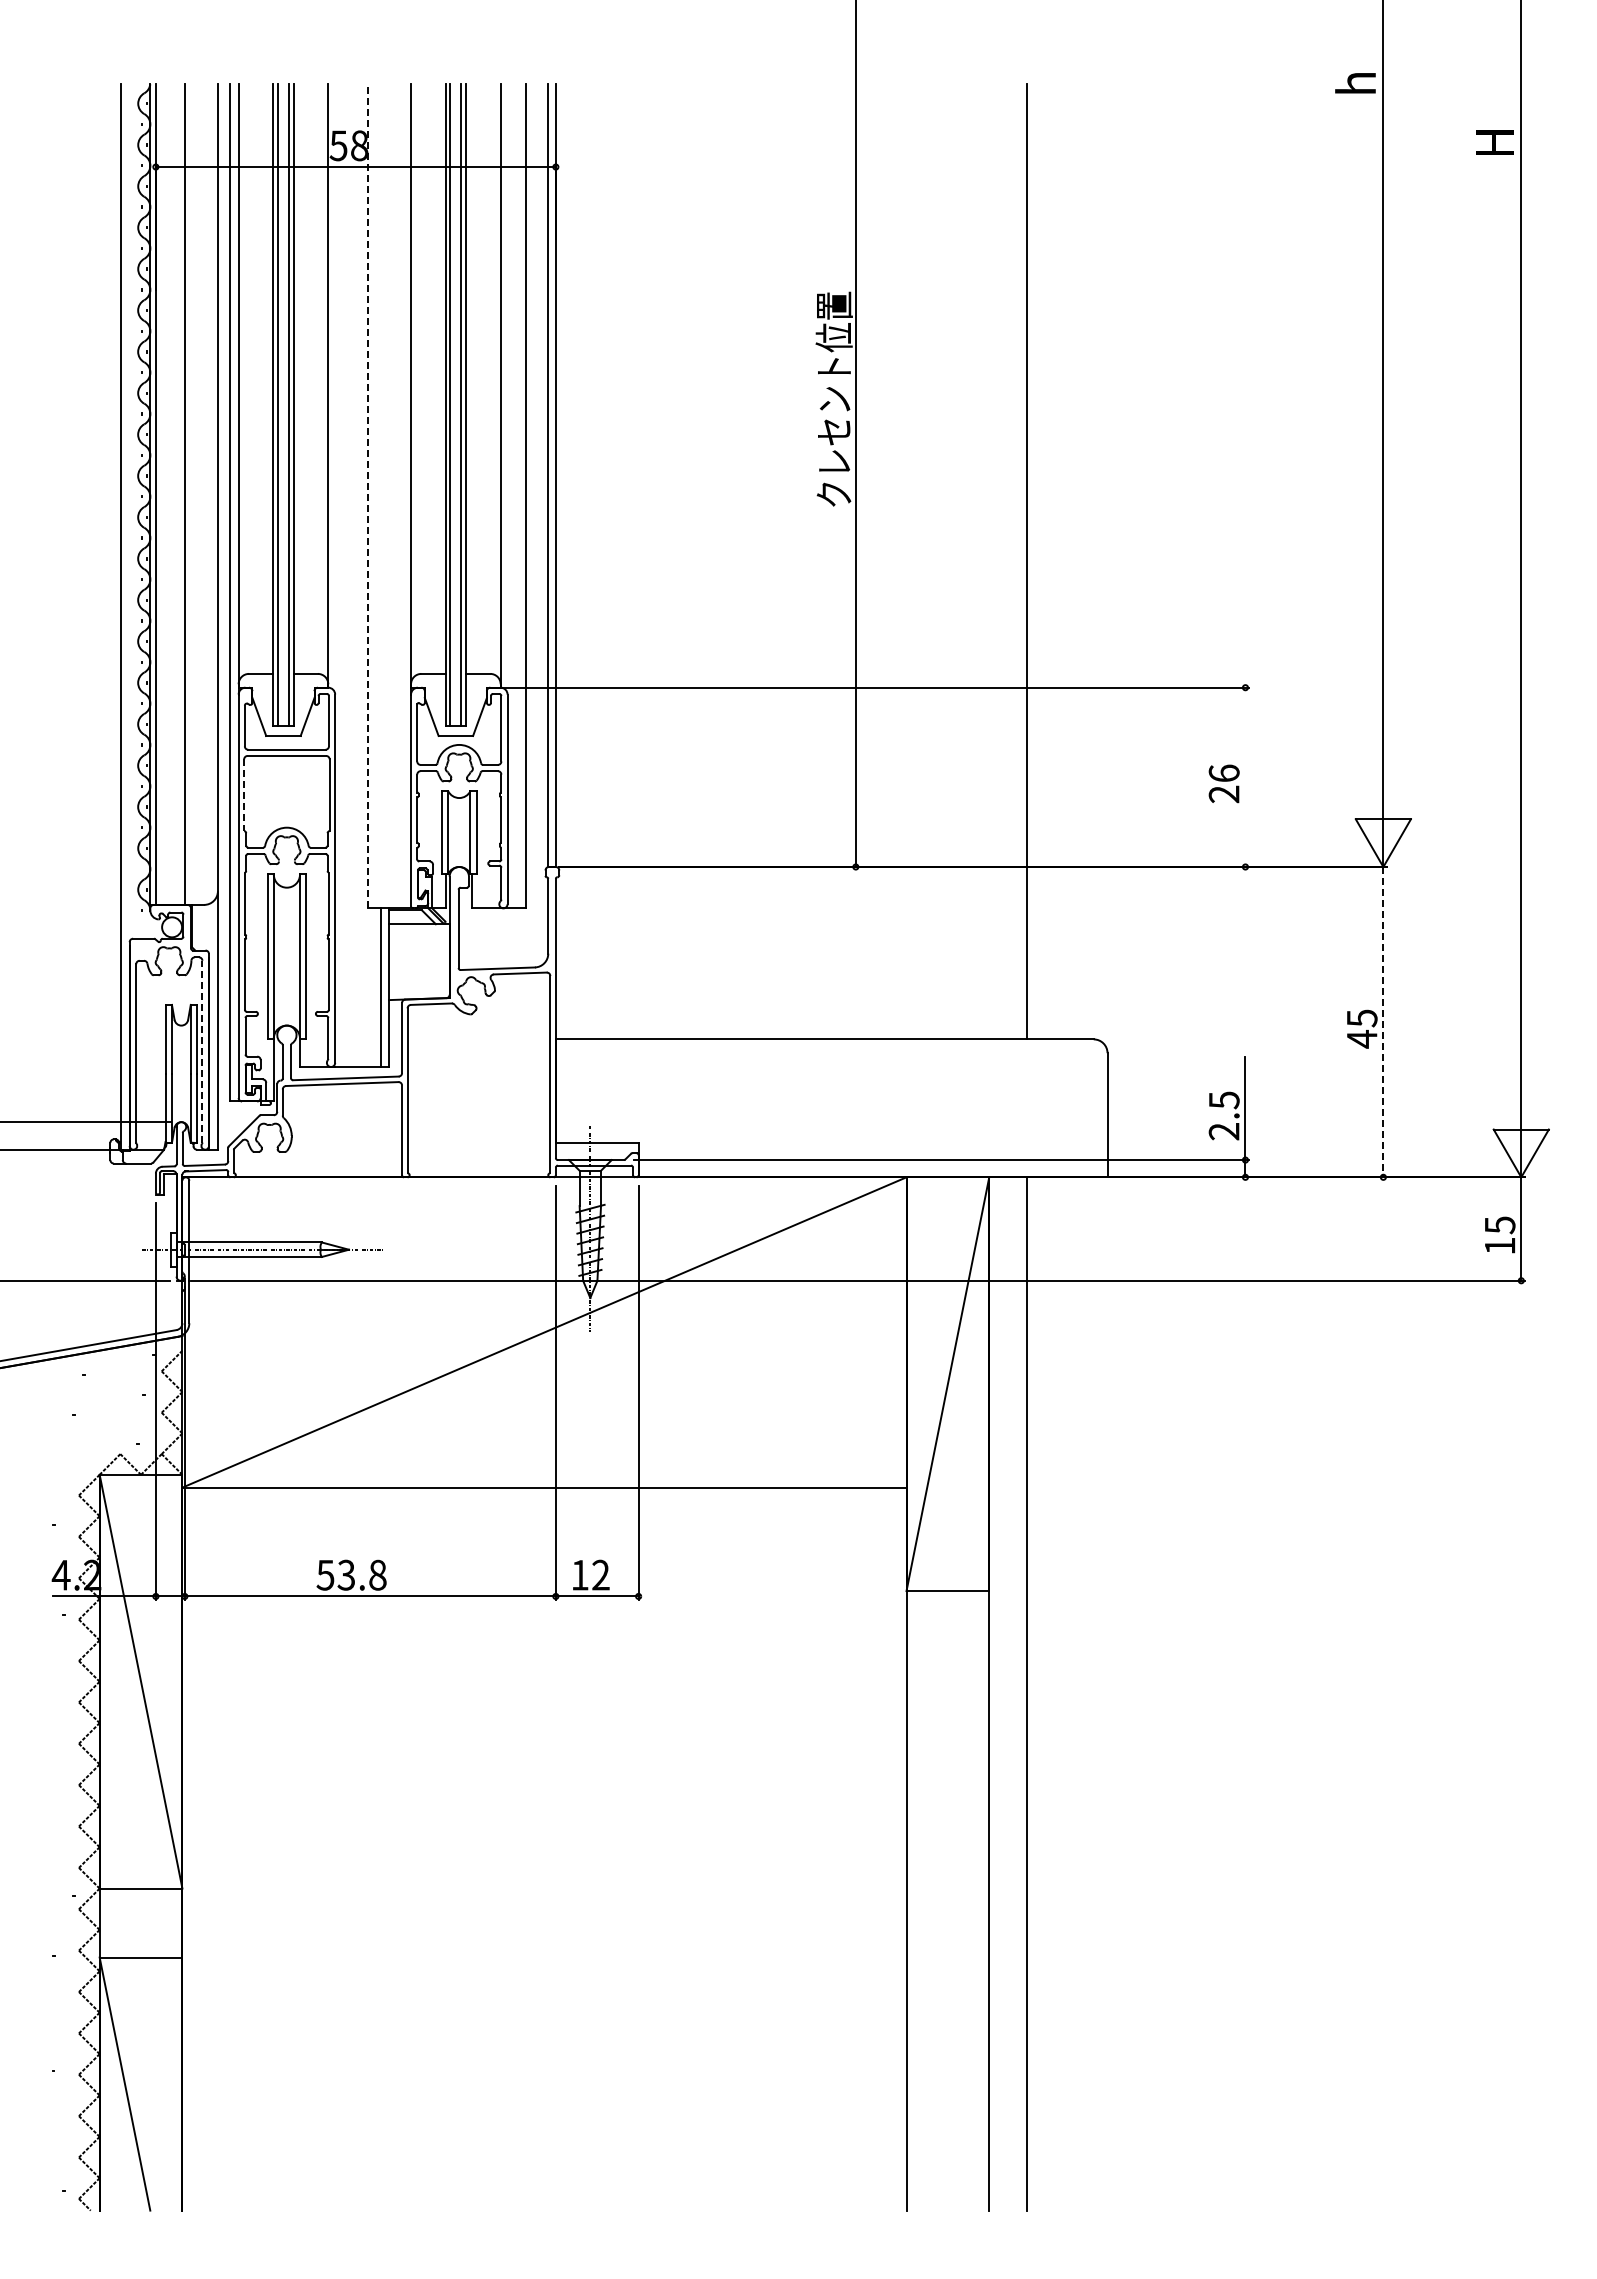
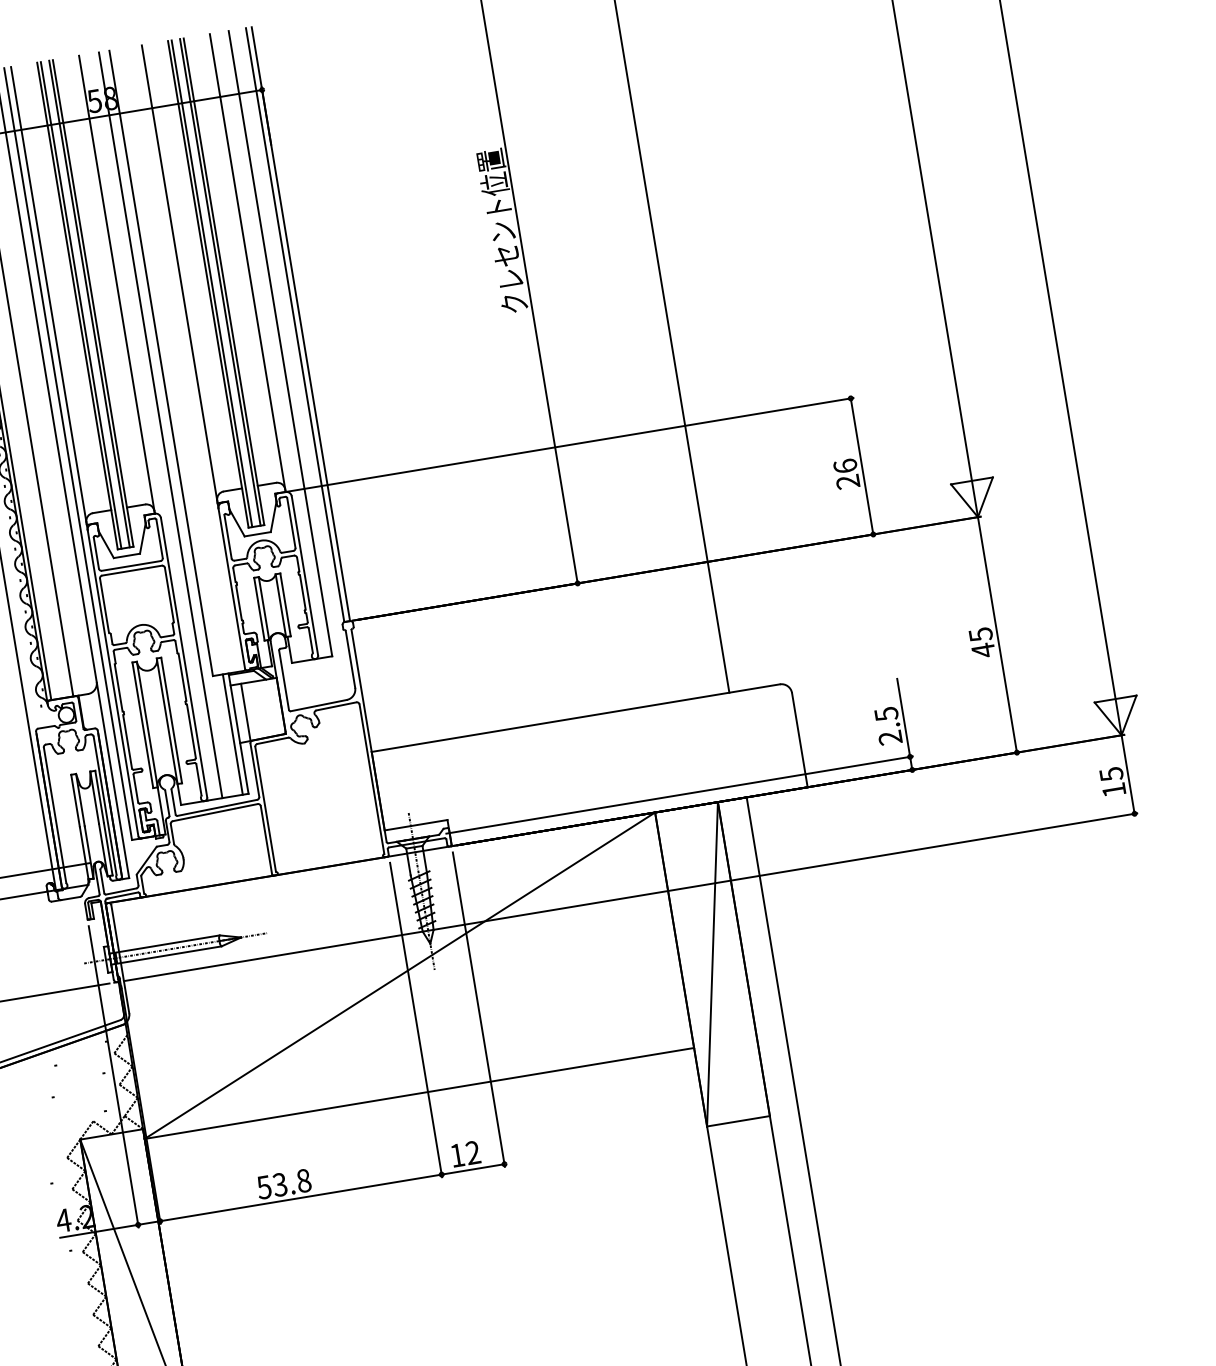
line: (368, 495) -> (161, 362), dashed -> solid
line: (354, 575) -> (160, 425), added
line: (1245, 777) -> (862, 466), added
line: (244, 795) -> (104, 605), dashed -> solid
line: (402, 961) -> (245, 712), added
line: (1383, 1022) -> (997, 635), dashed -> solid
line: (202, 1051) -> (105, 805), dashed -> solid

